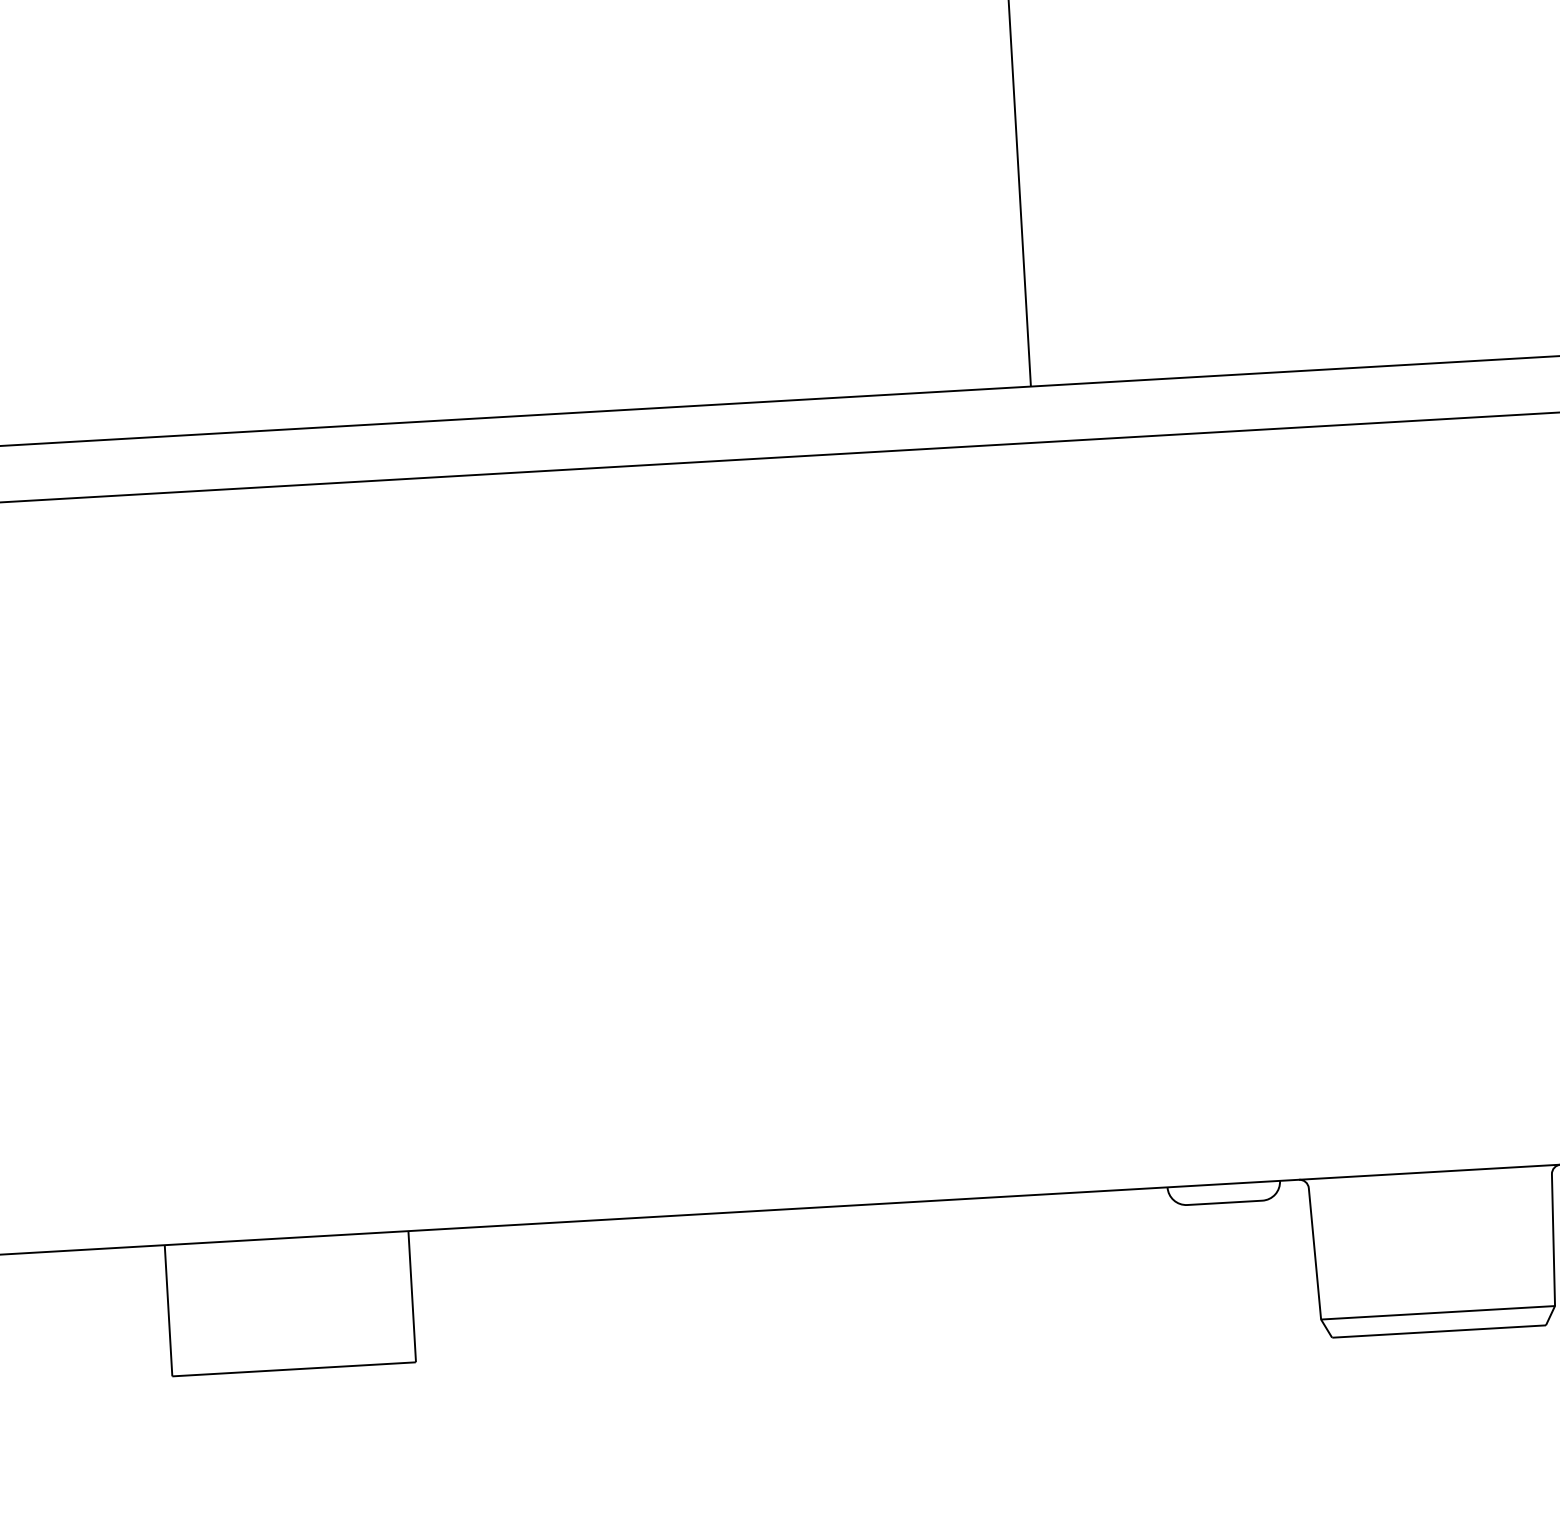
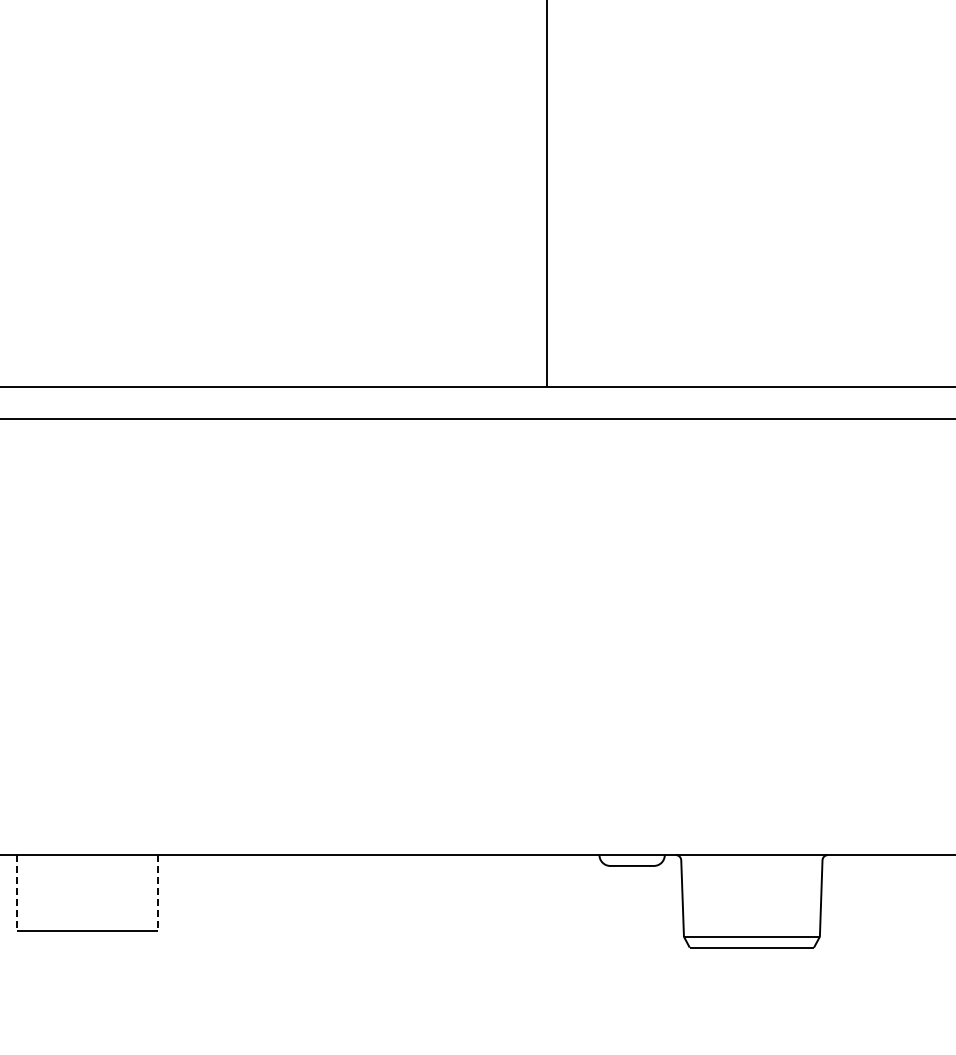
line: (412, 1297) -> (158, 893), solid -> dashed
line: (168, 1311) -> (16, 893), solid -> dashed

